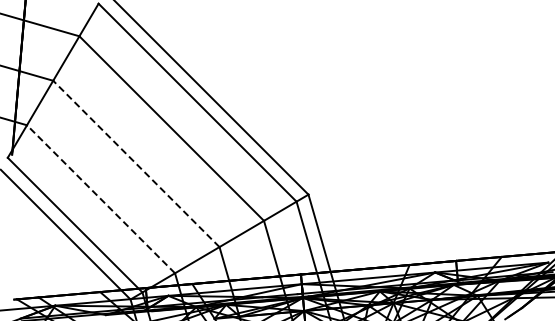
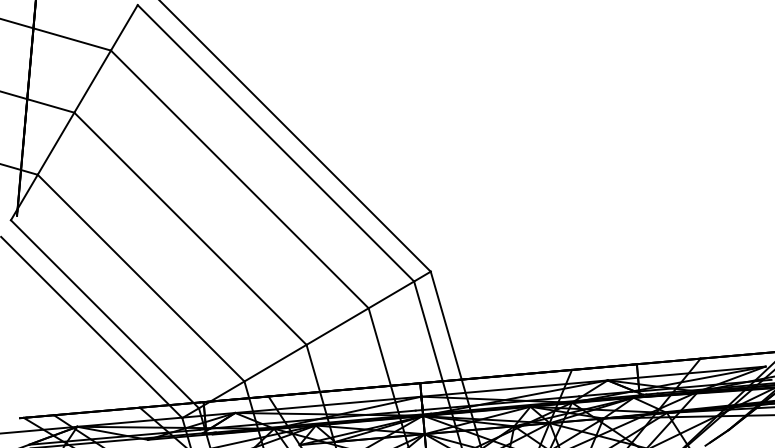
line: (136, 163) -> (190, 228), dashed -> solid
line: (101, 199) -> (141, 278), dashed -> solid

